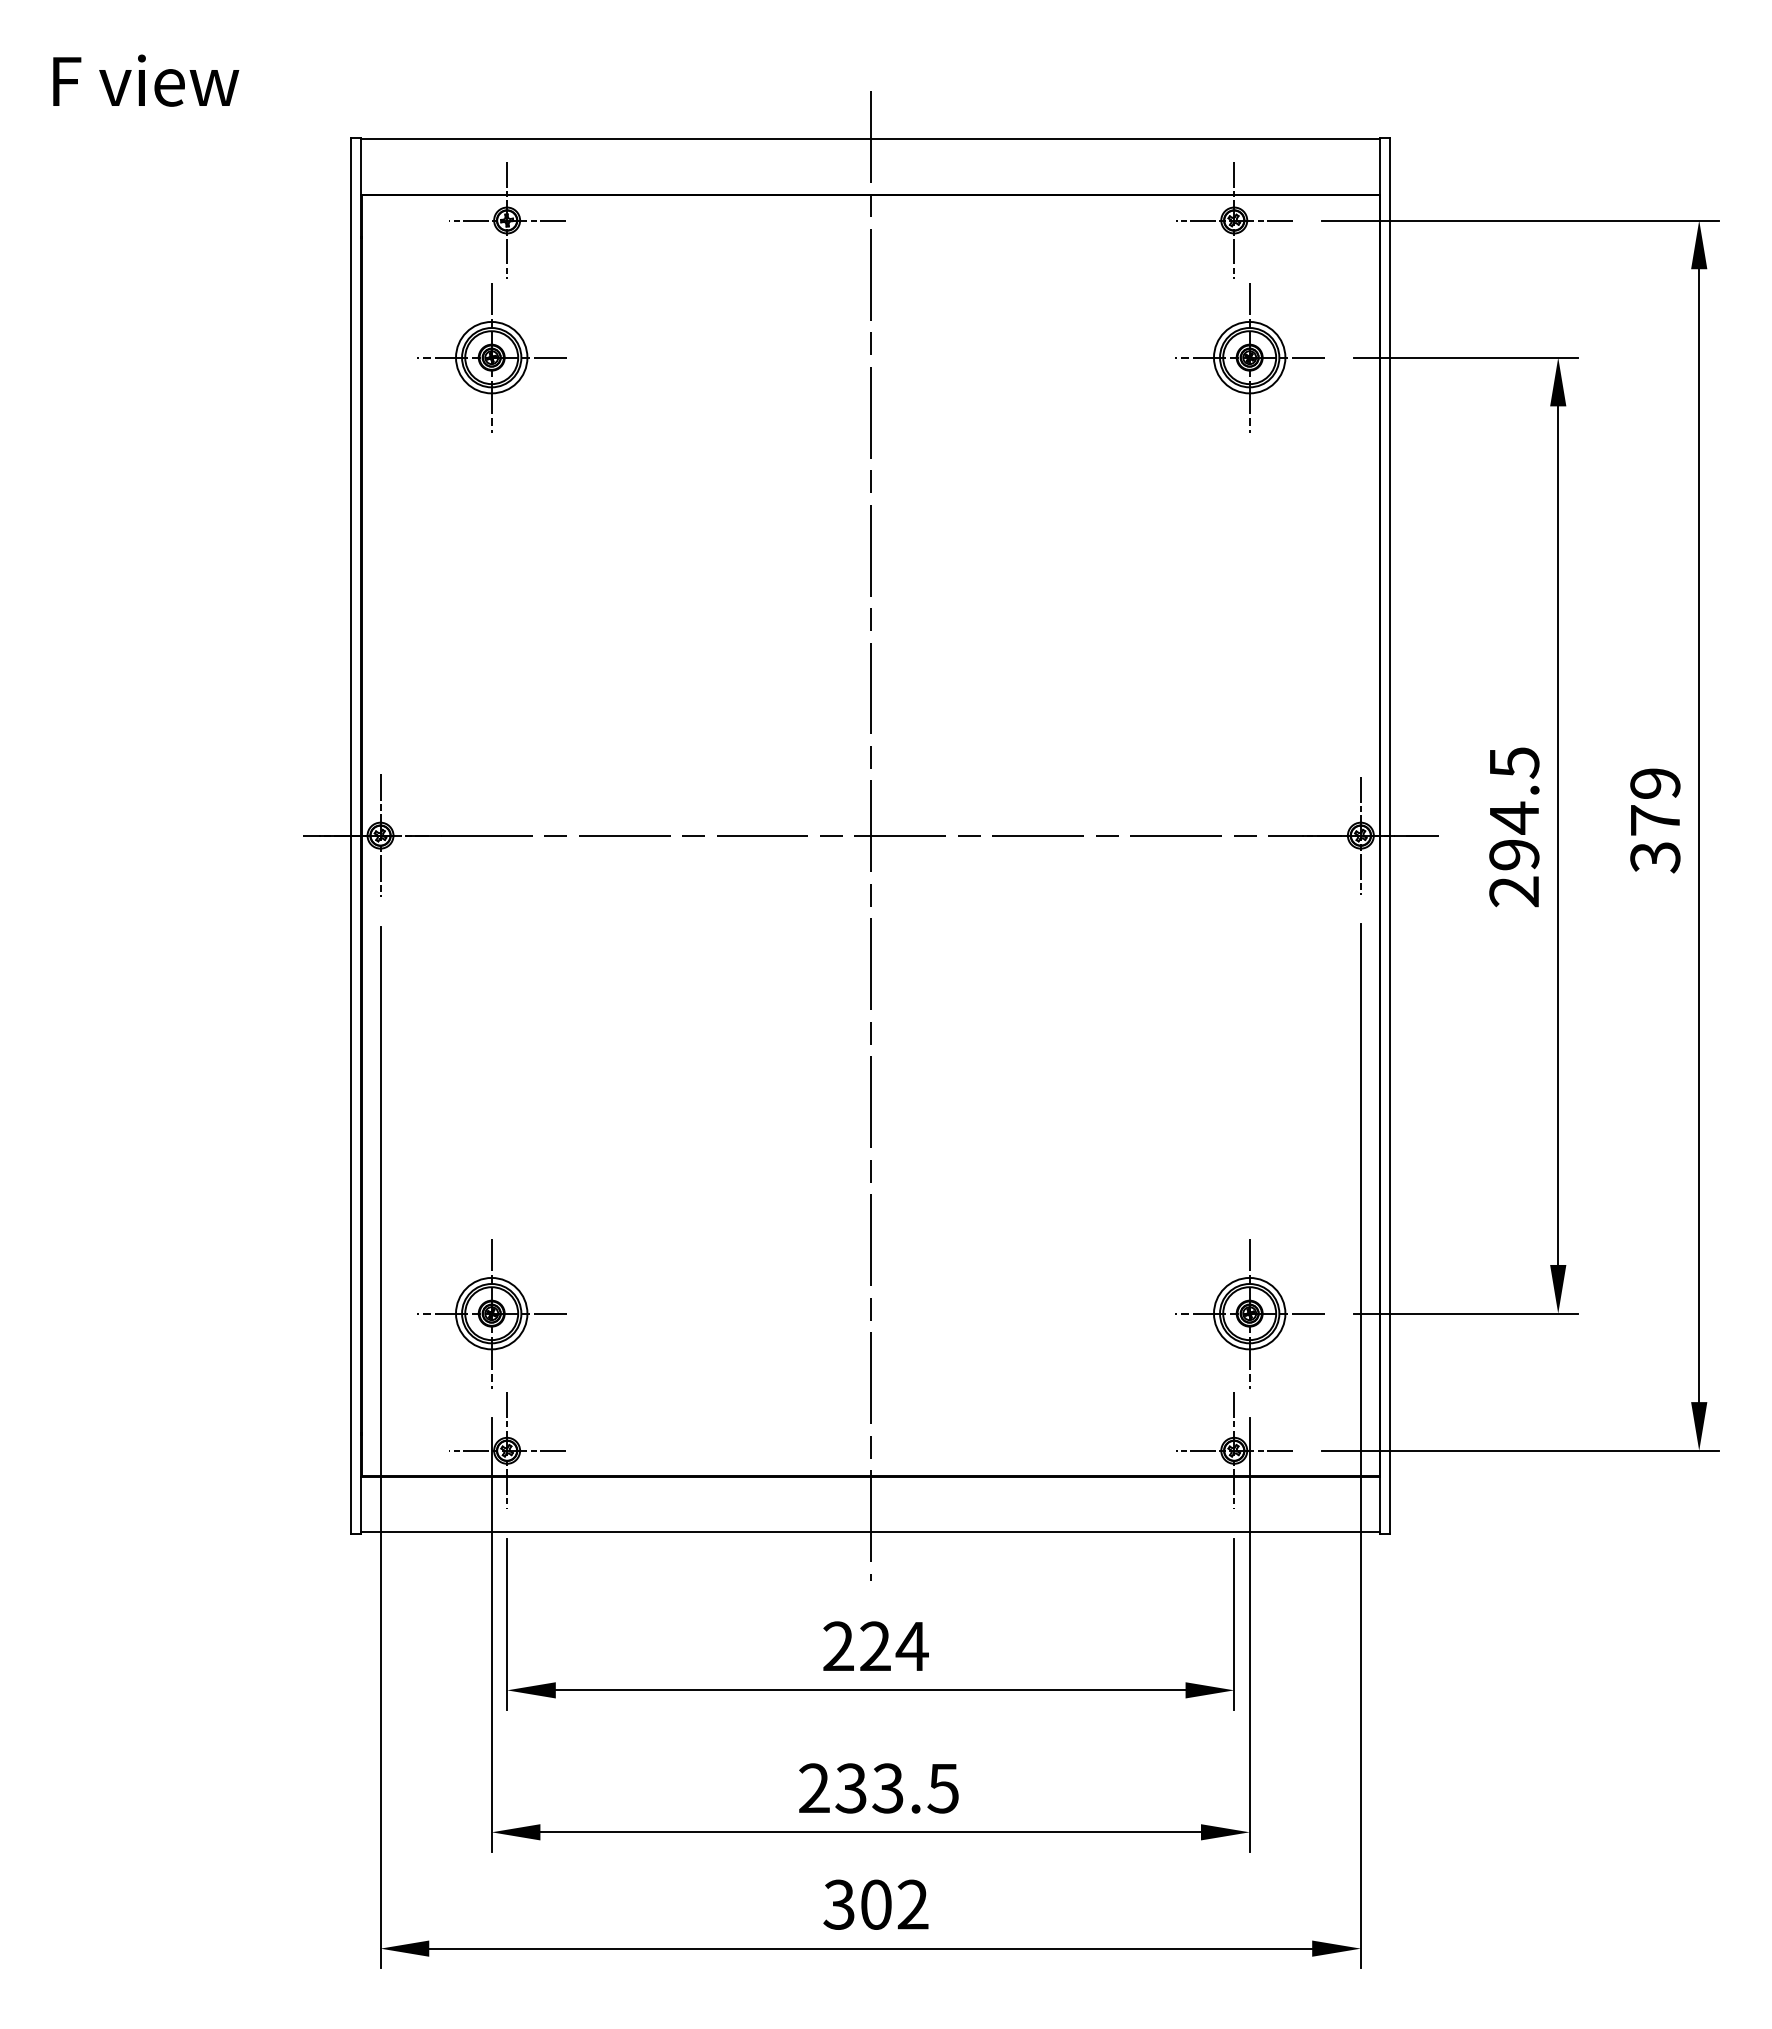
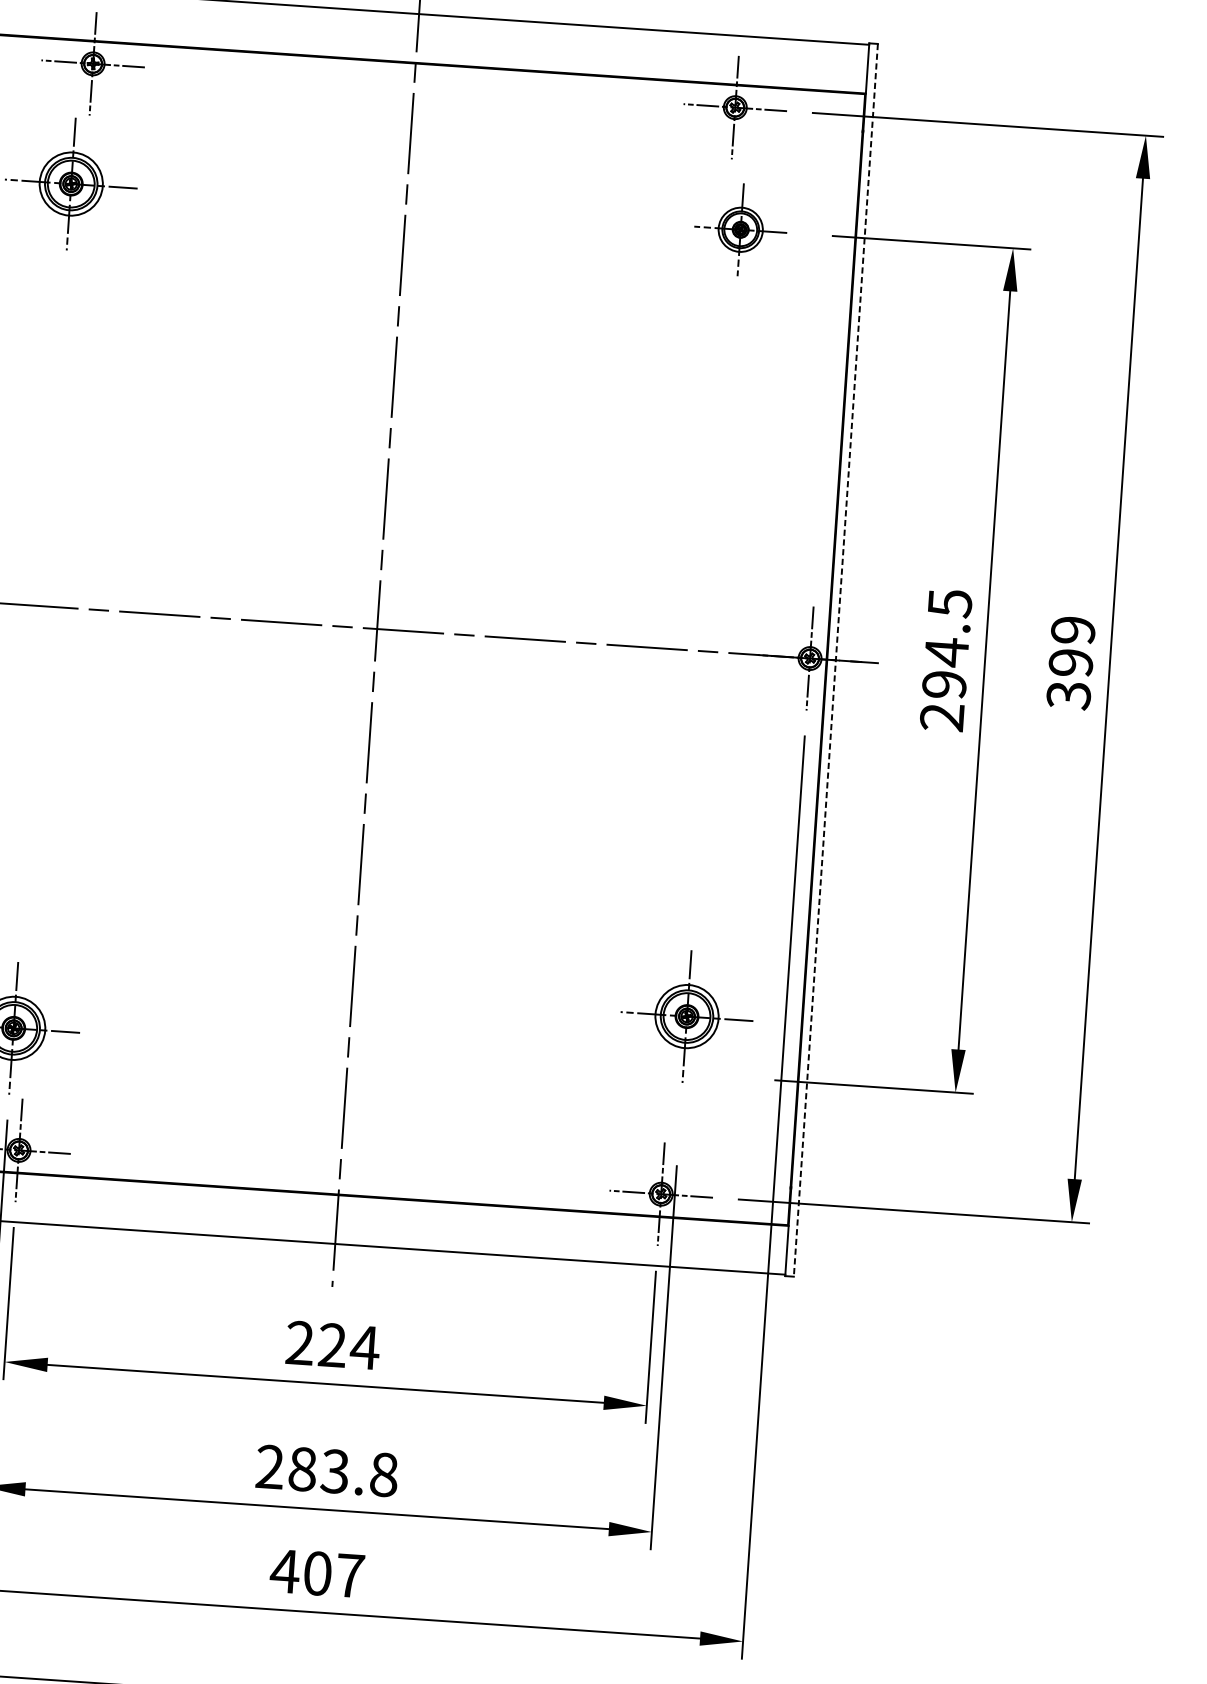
part: (1249, 357) -> (740, 229), size x0.7
text: (1655, 820) -> (1071, 662), 379 -> 399
line: (1390, 835) -> (836, 660), solid -> dashed
part: (1249, 1313) -> (686, 1016), moved
text: (897, 1788) -> (343, 1472), 233.5 -> 283.8
text: (875, 1904) -> (317, 1573), 302 -> 407

